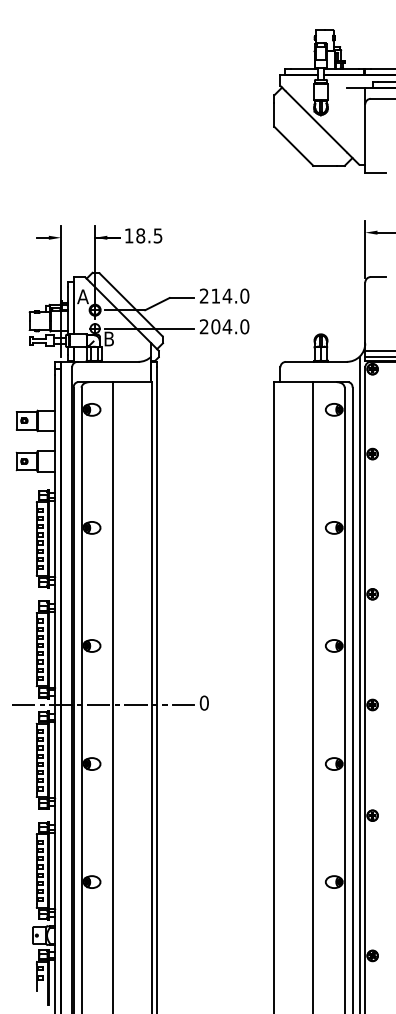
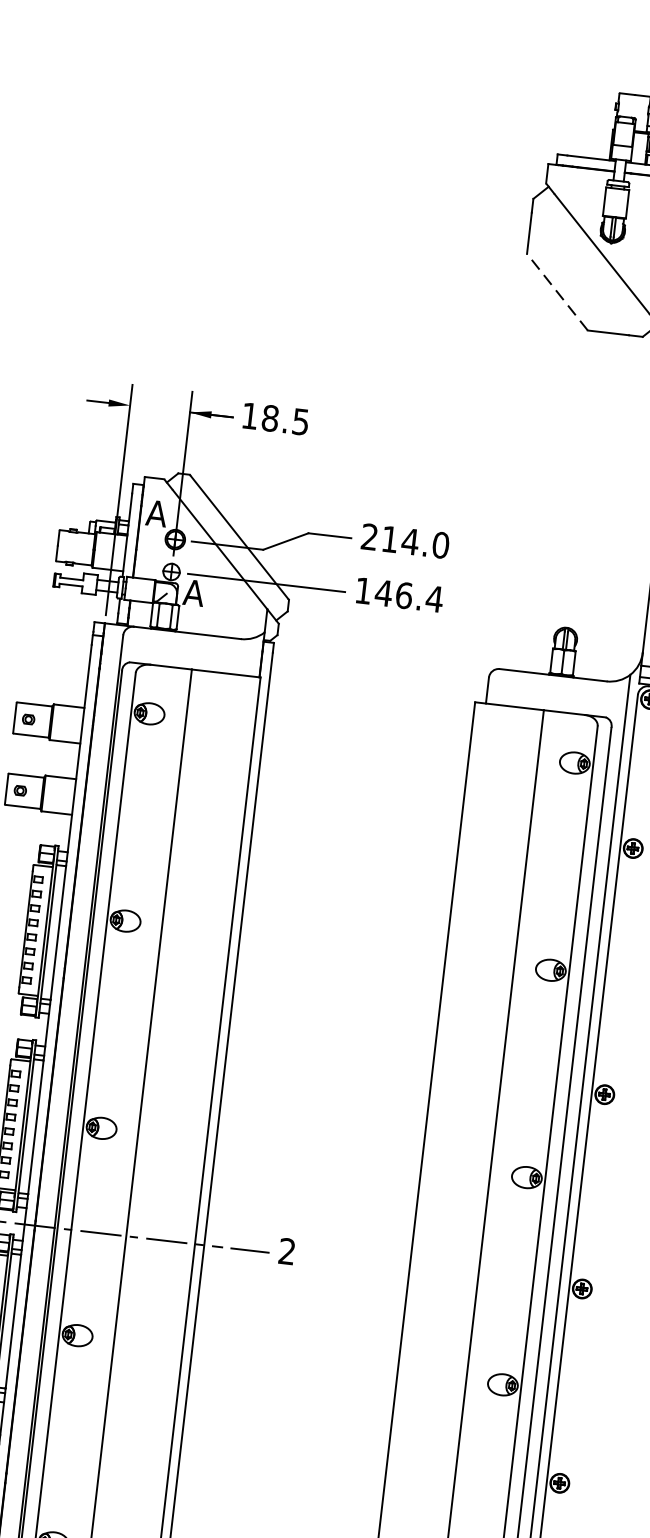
line: (293, 146) -> (556, 292), solid -> dashed
text: (224, 326) -> (399, 594), 204.0 -> 146.4
text: (108, 338) -> (193, 591), B -> A
text: (203, 702) -> (285, 1250), 0 -> 2

